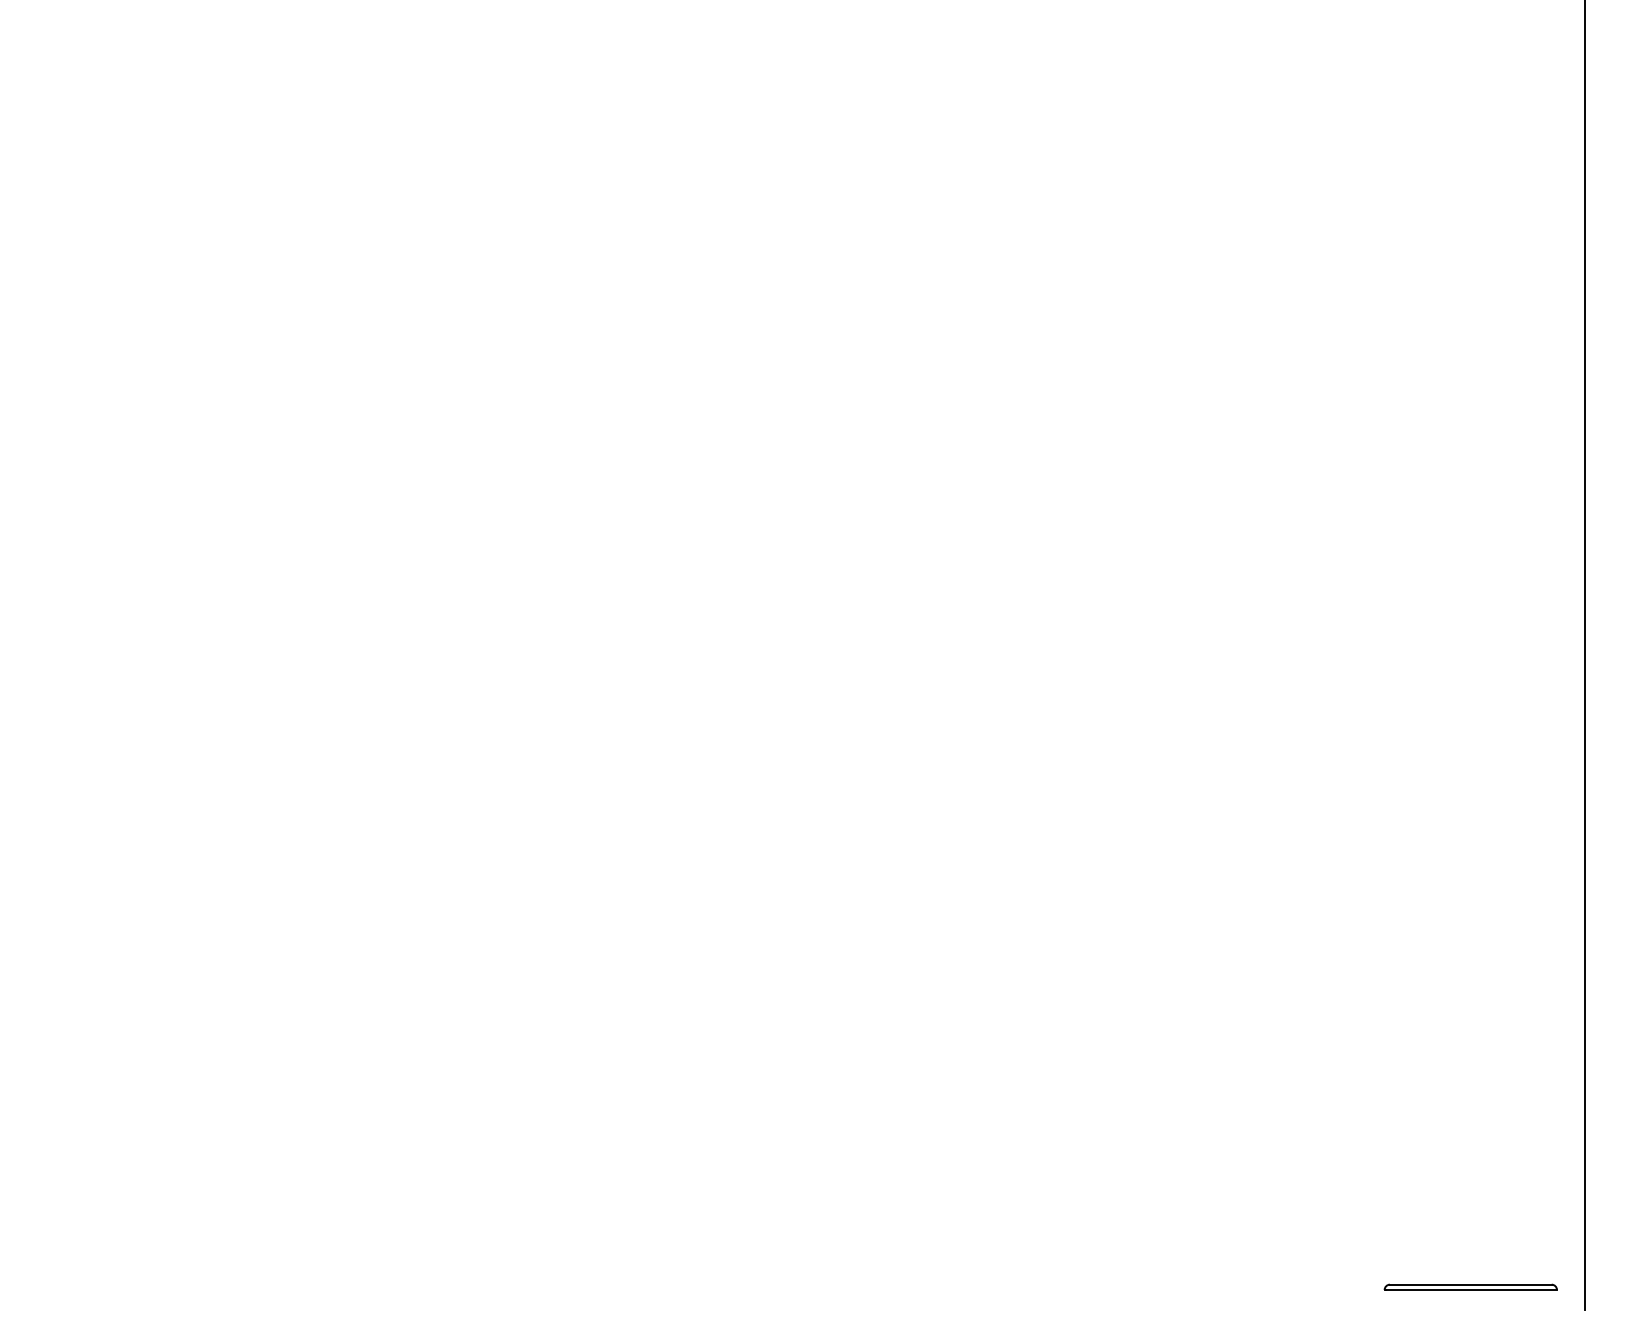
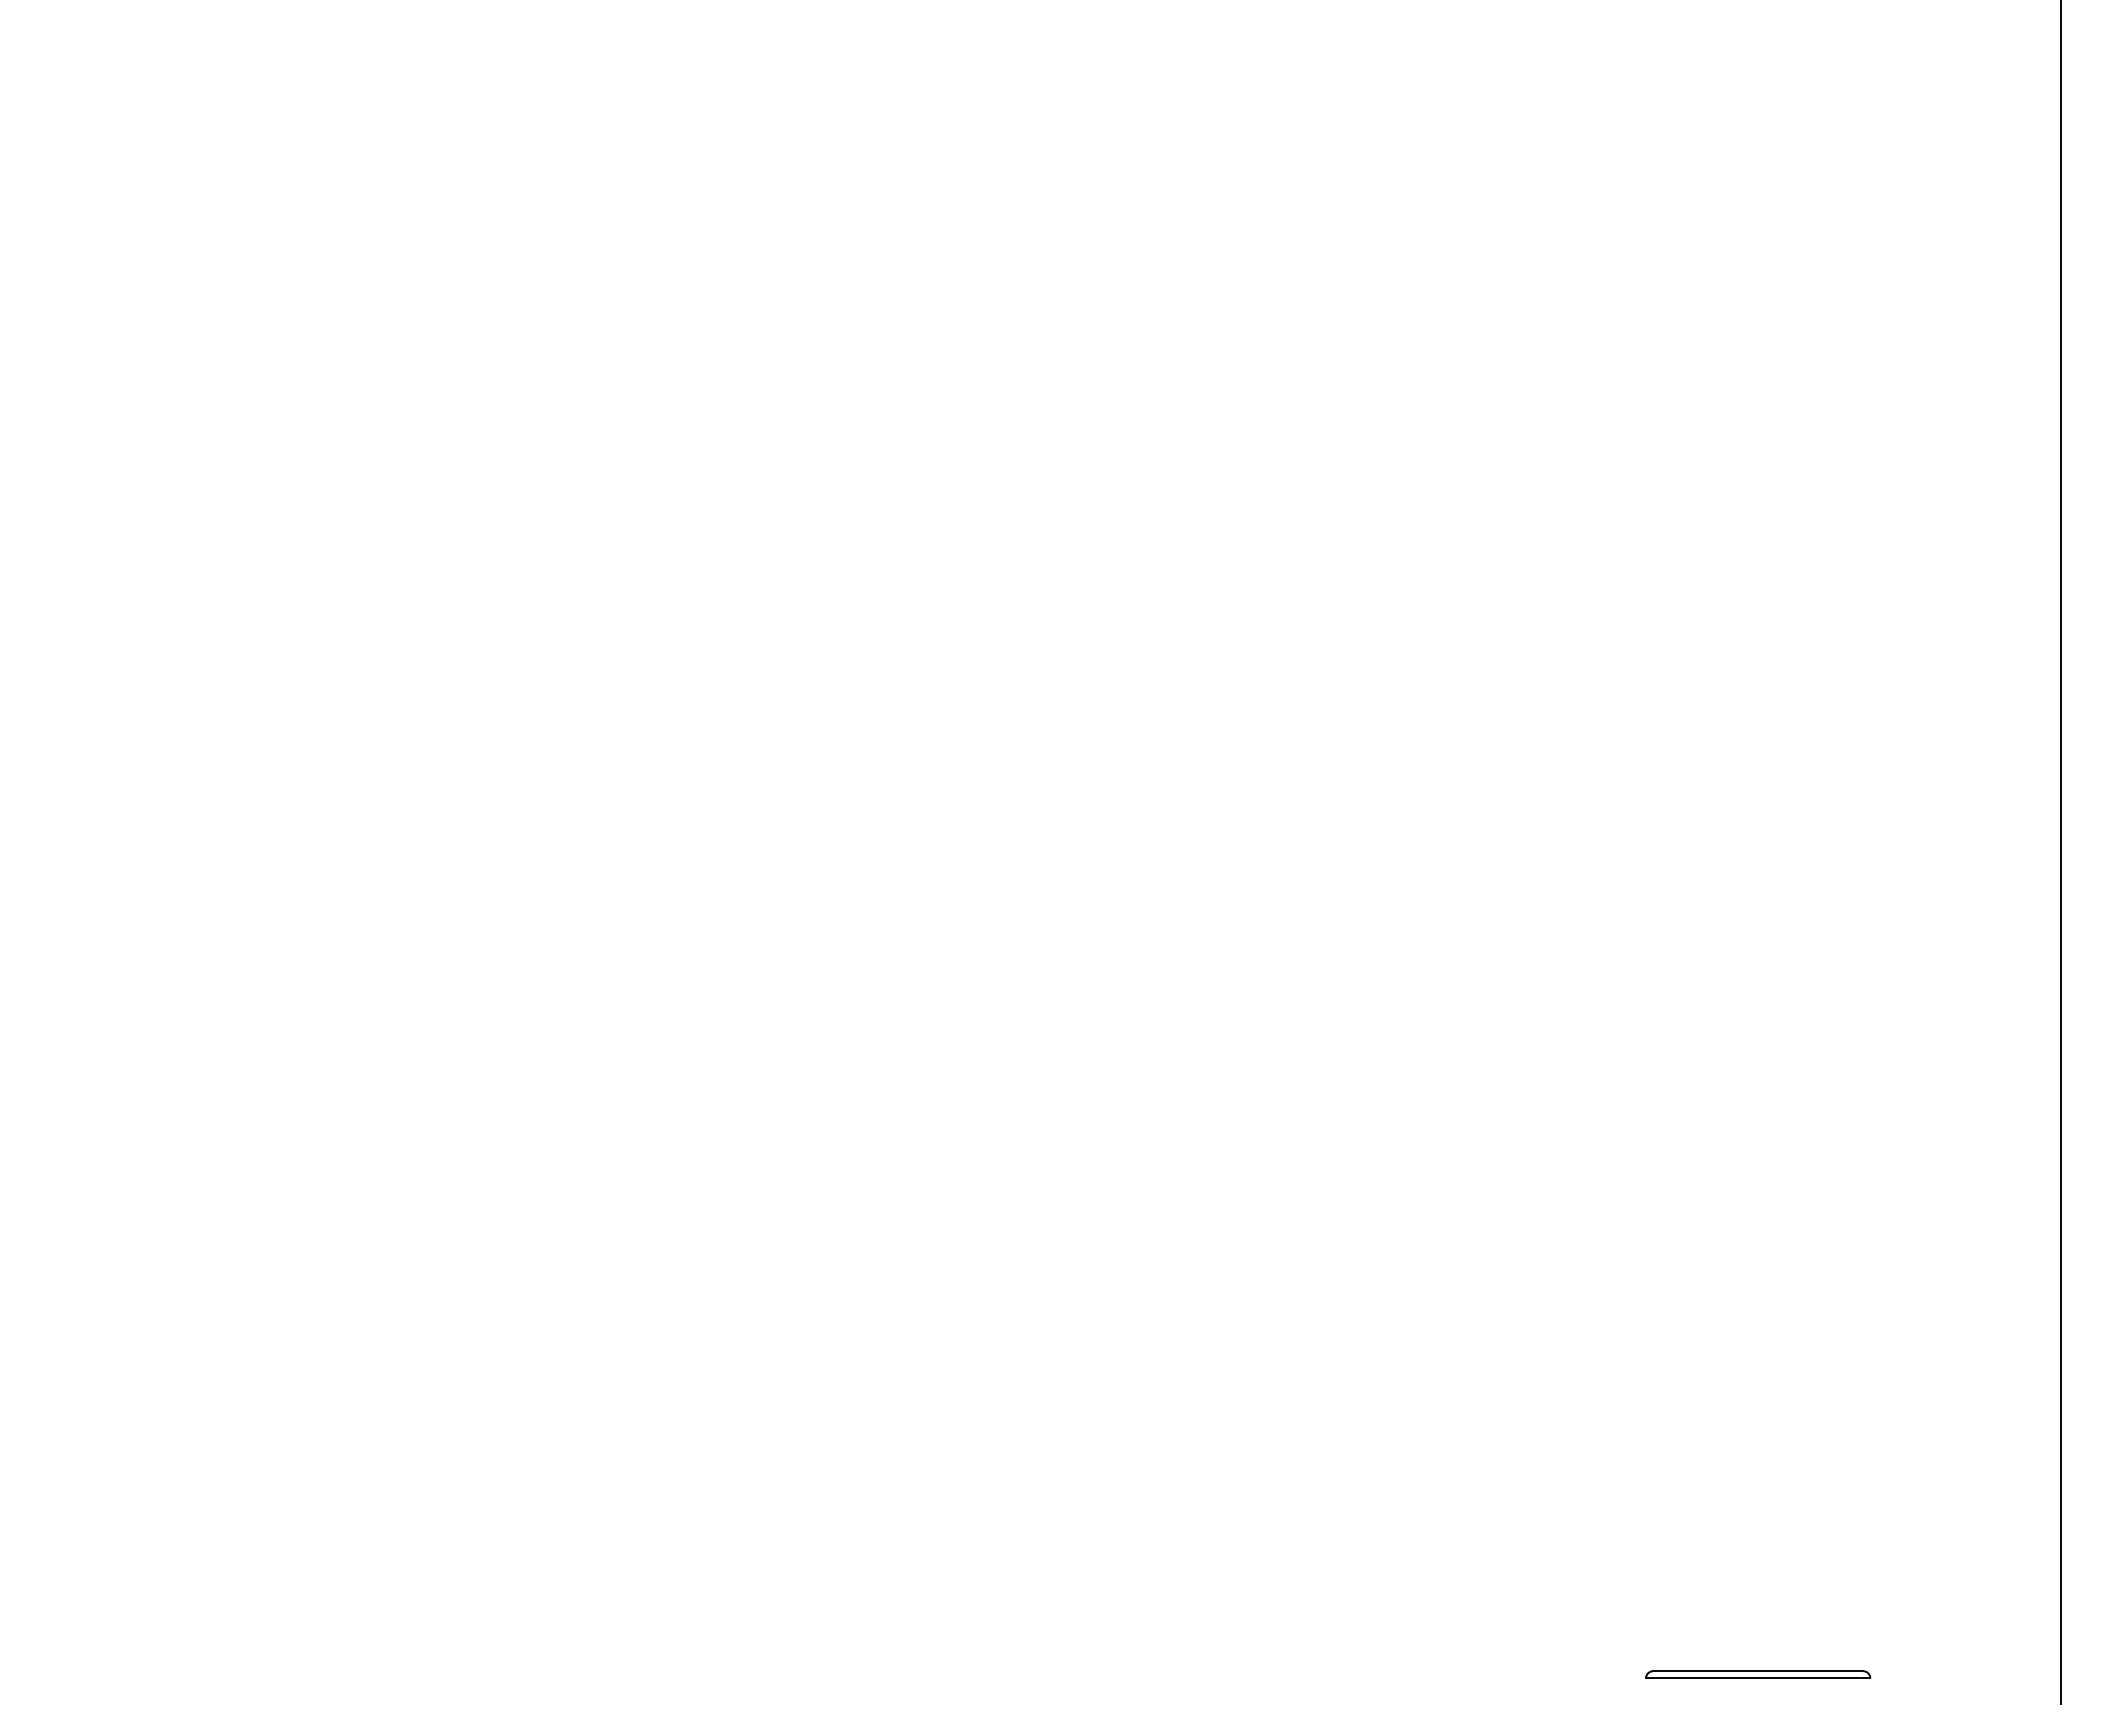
part: (1471, 1287) -> (1758, 1674), moved

